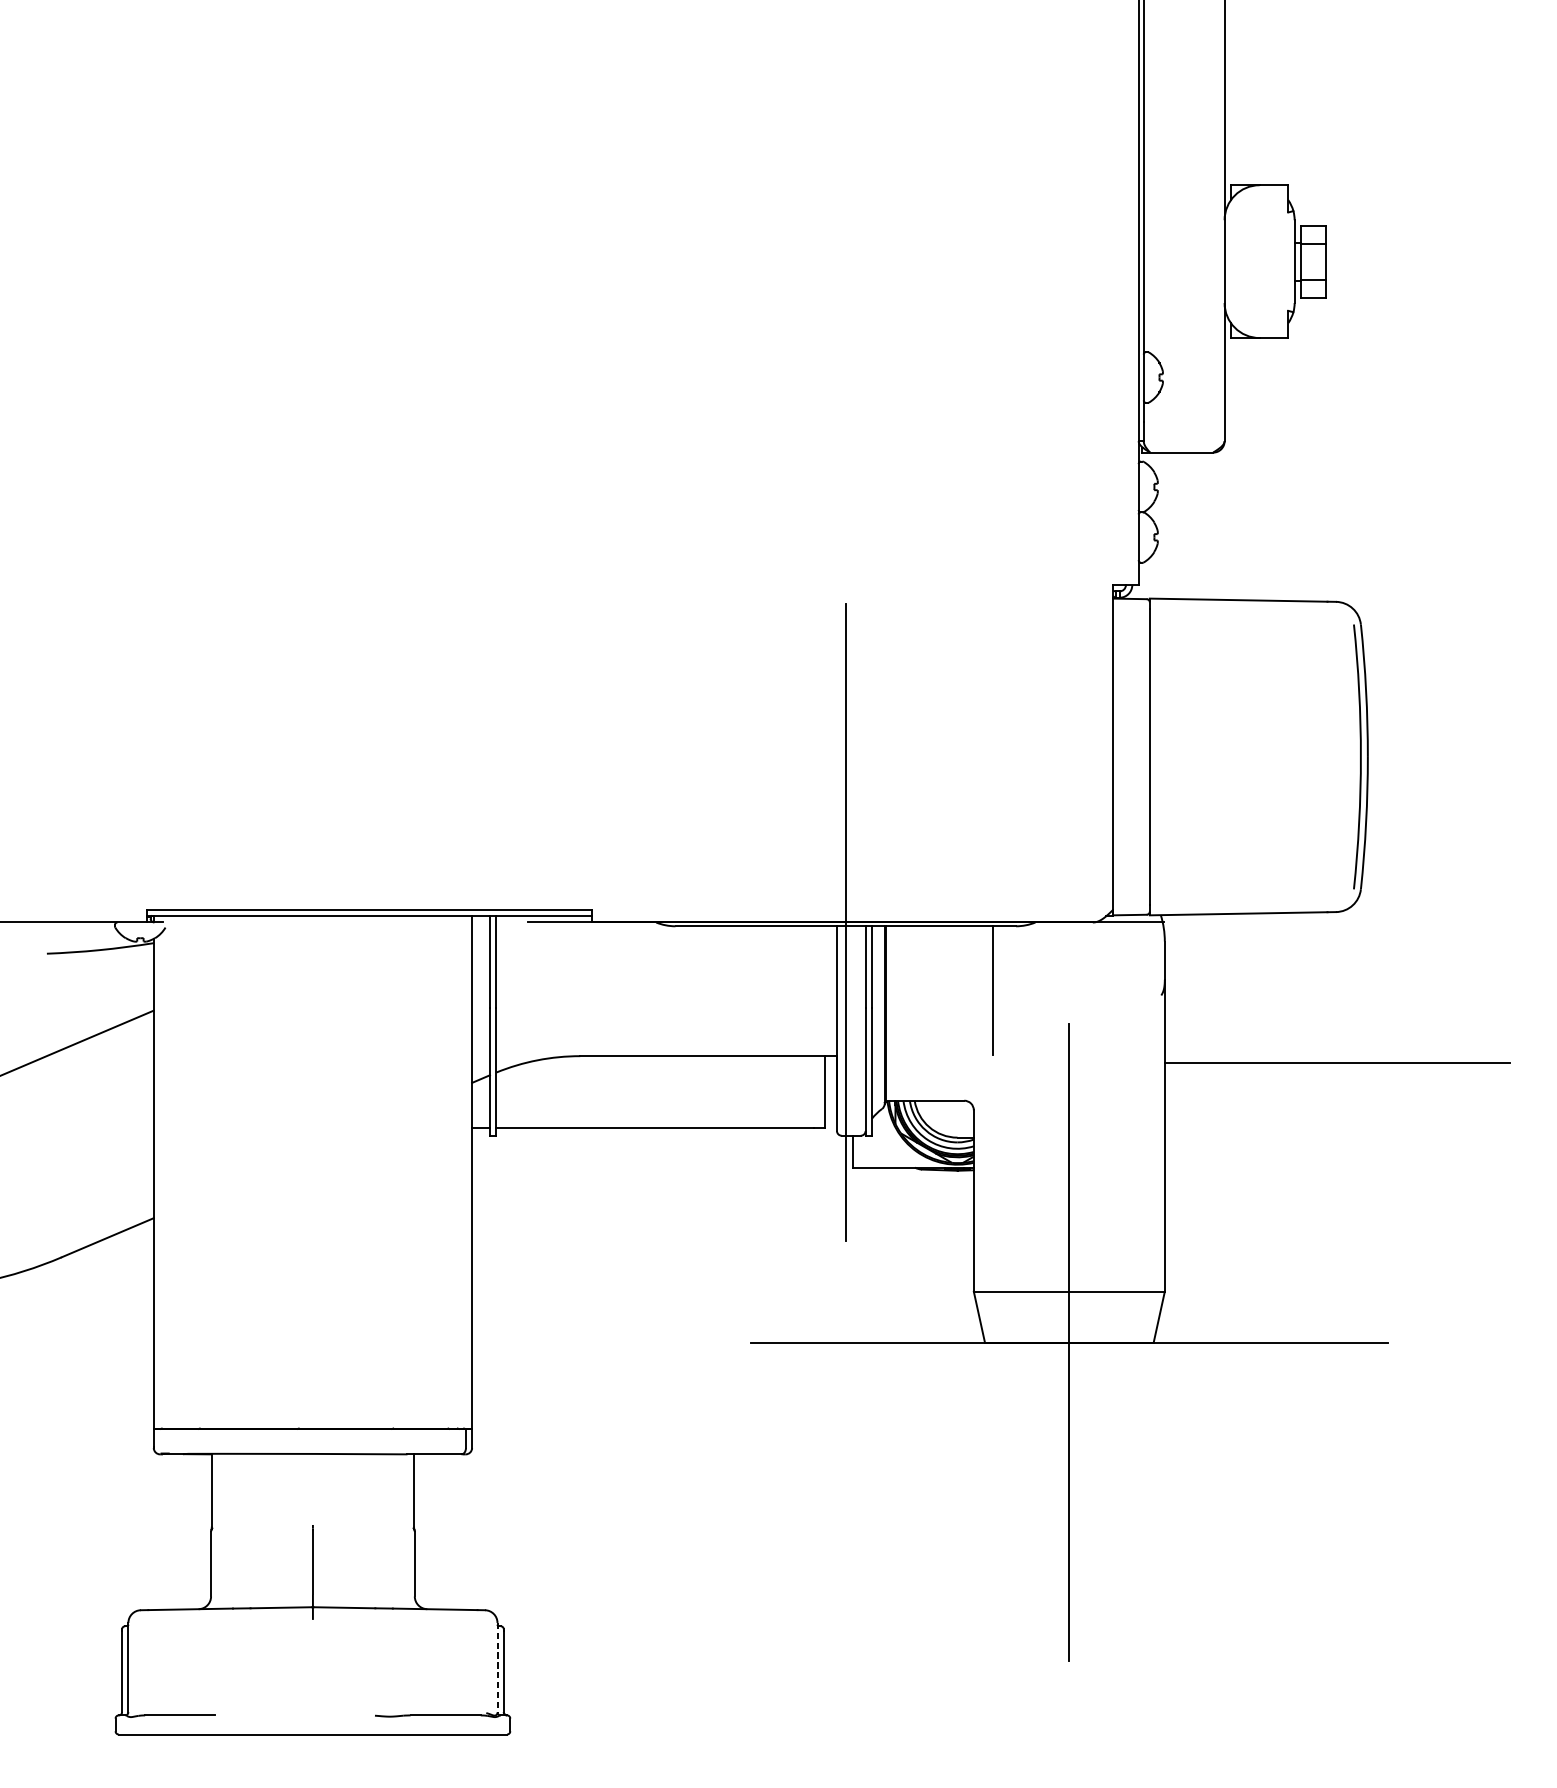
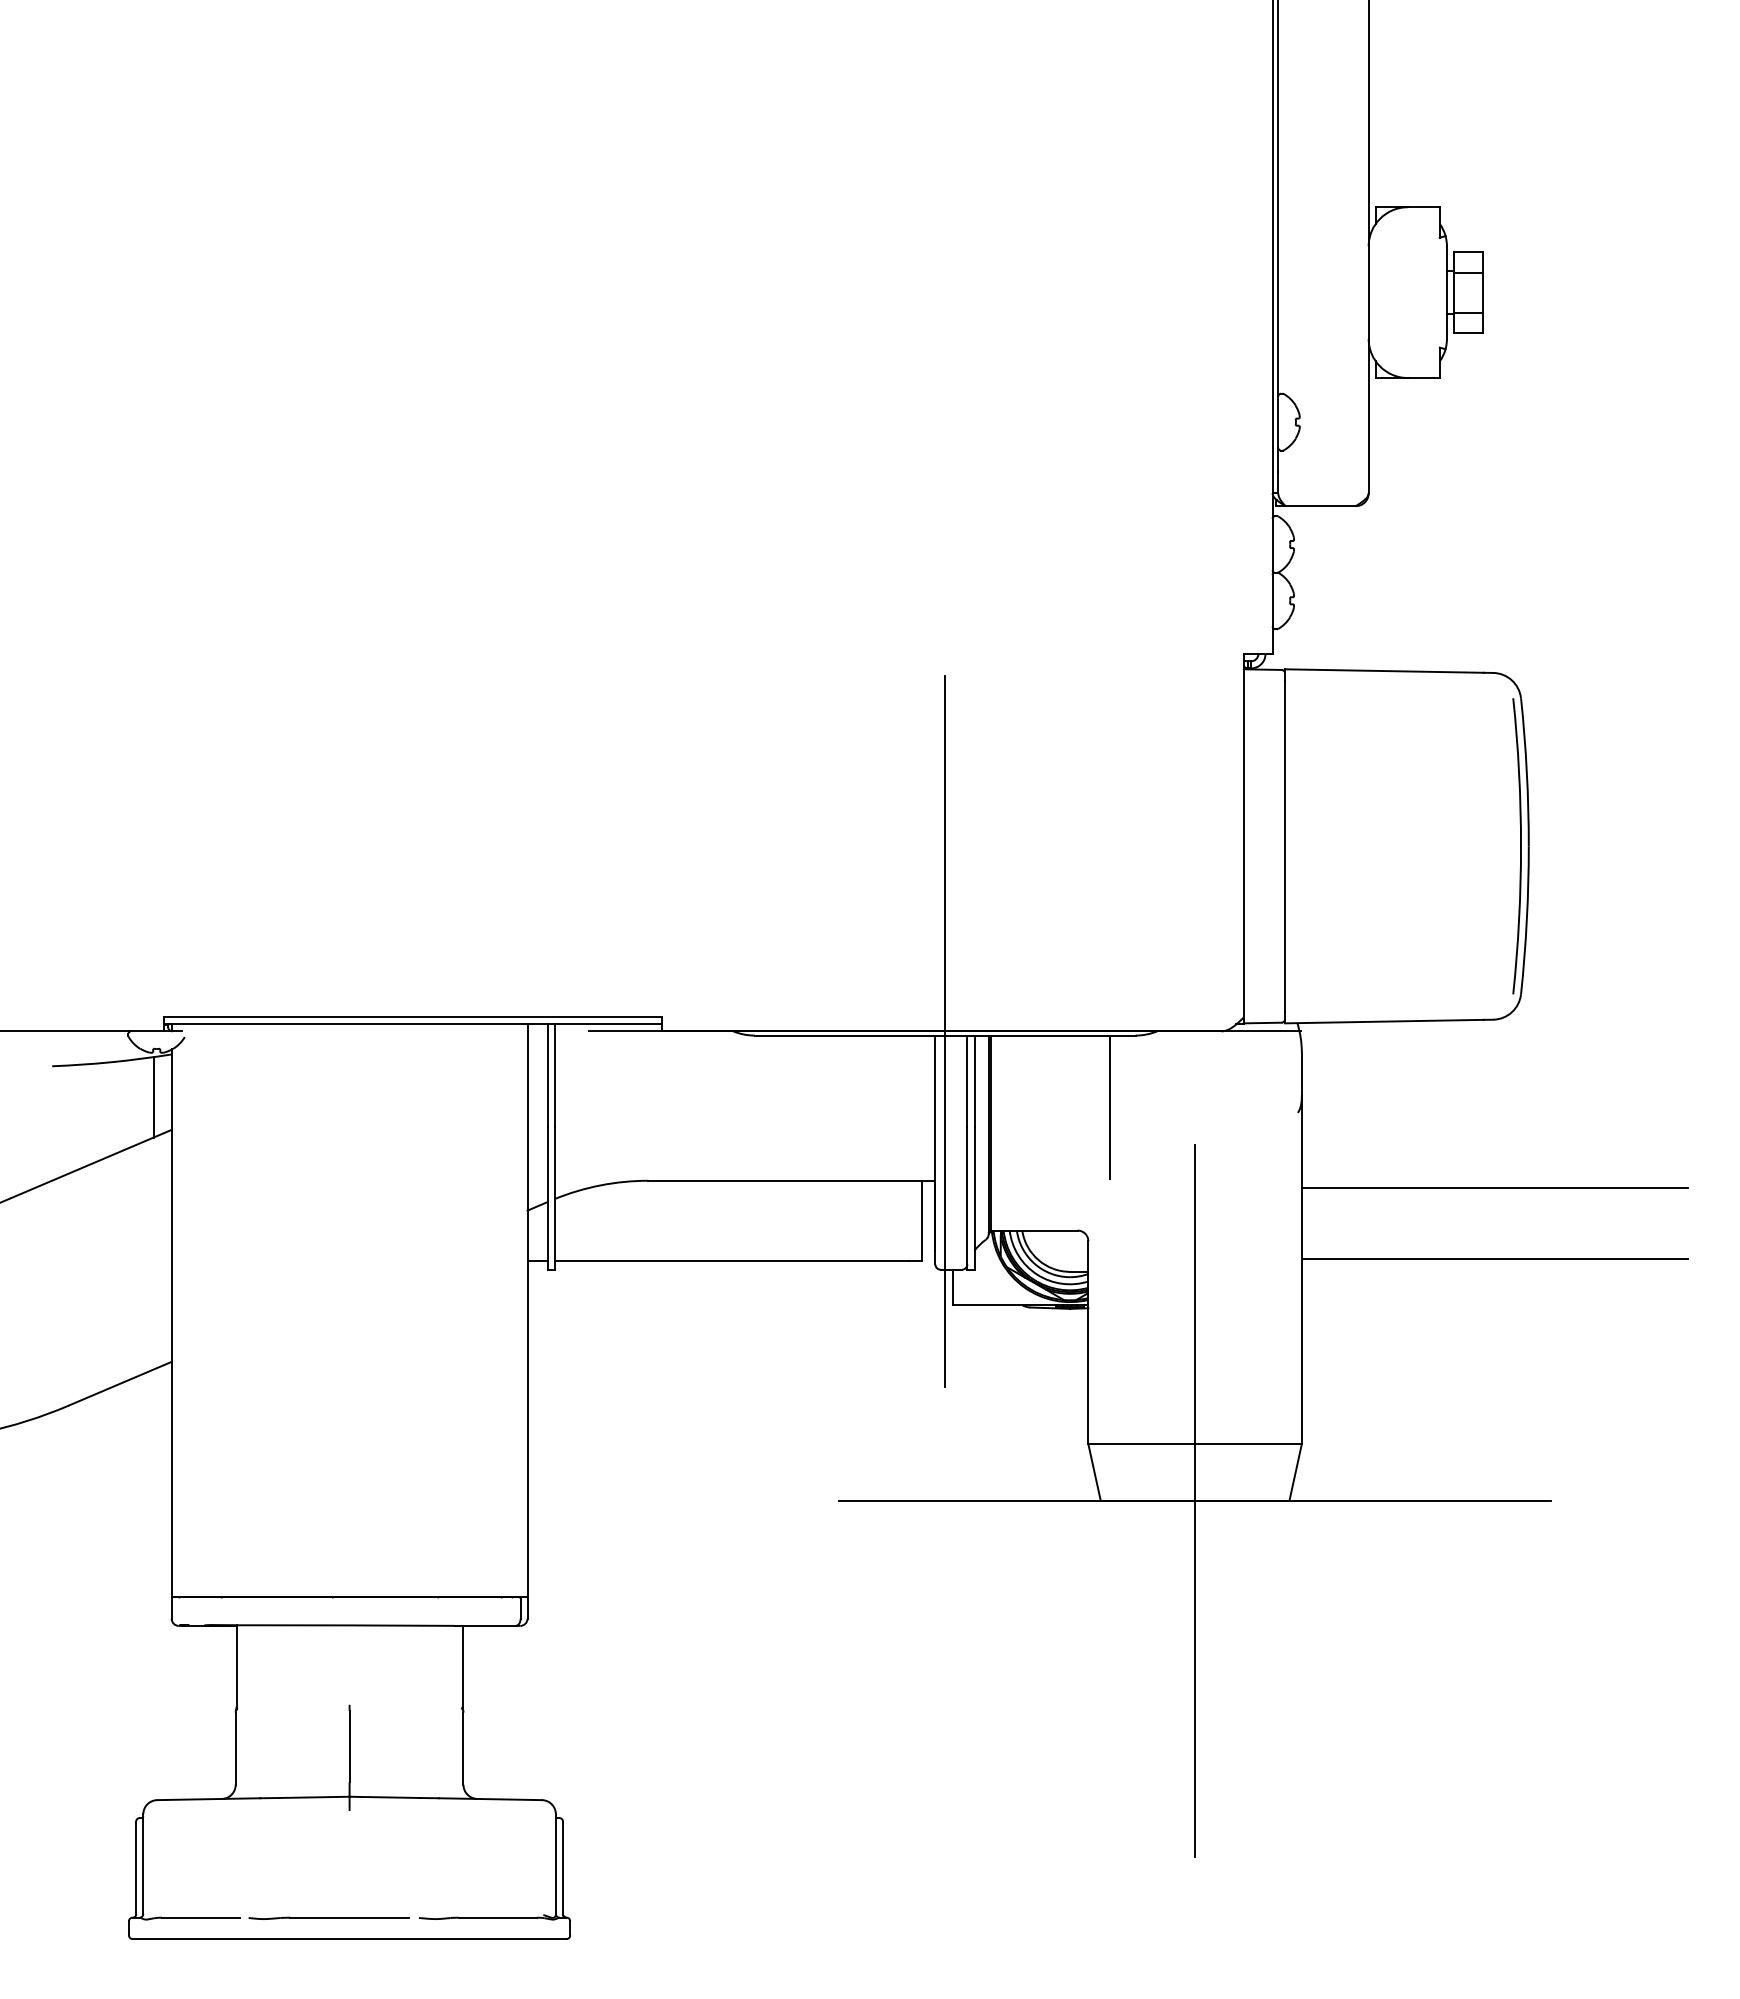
line: (137, 980) -> (153, 1096), added
line: (1337, 1126) -> (1494, 1259), added
line: (497, 1668) -> (555, 1865), dashed -> solid
part: (294, 1715) -> (328, 1917), added

